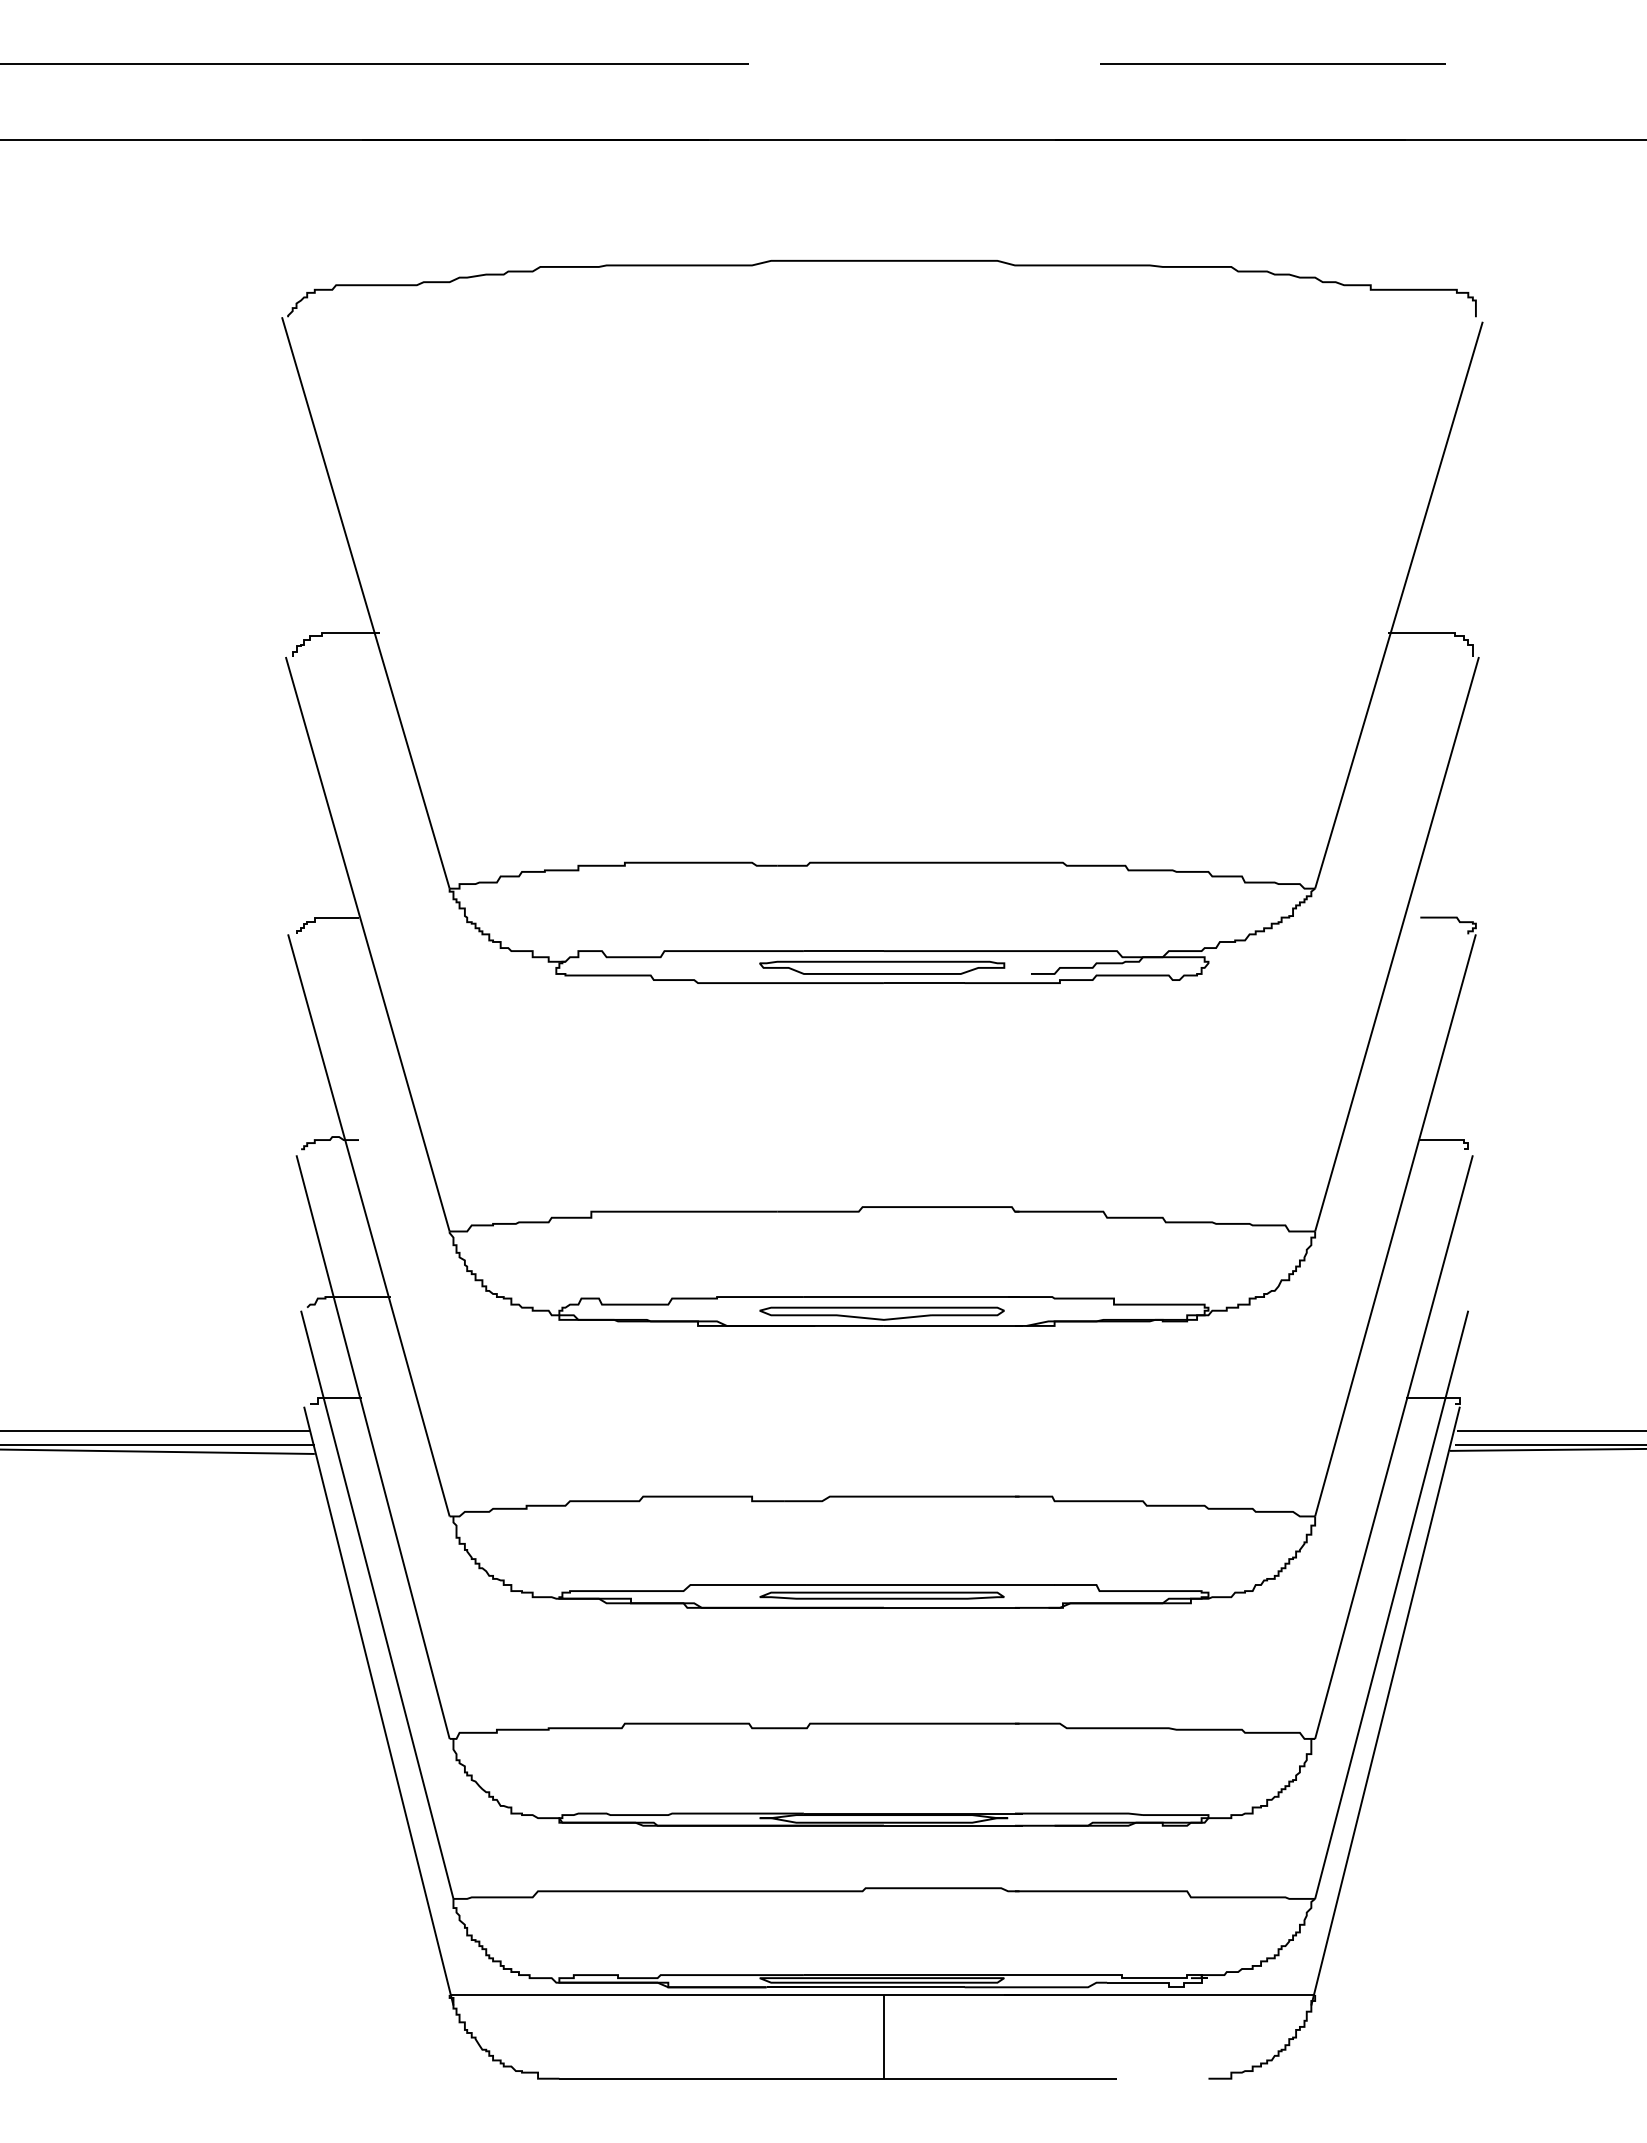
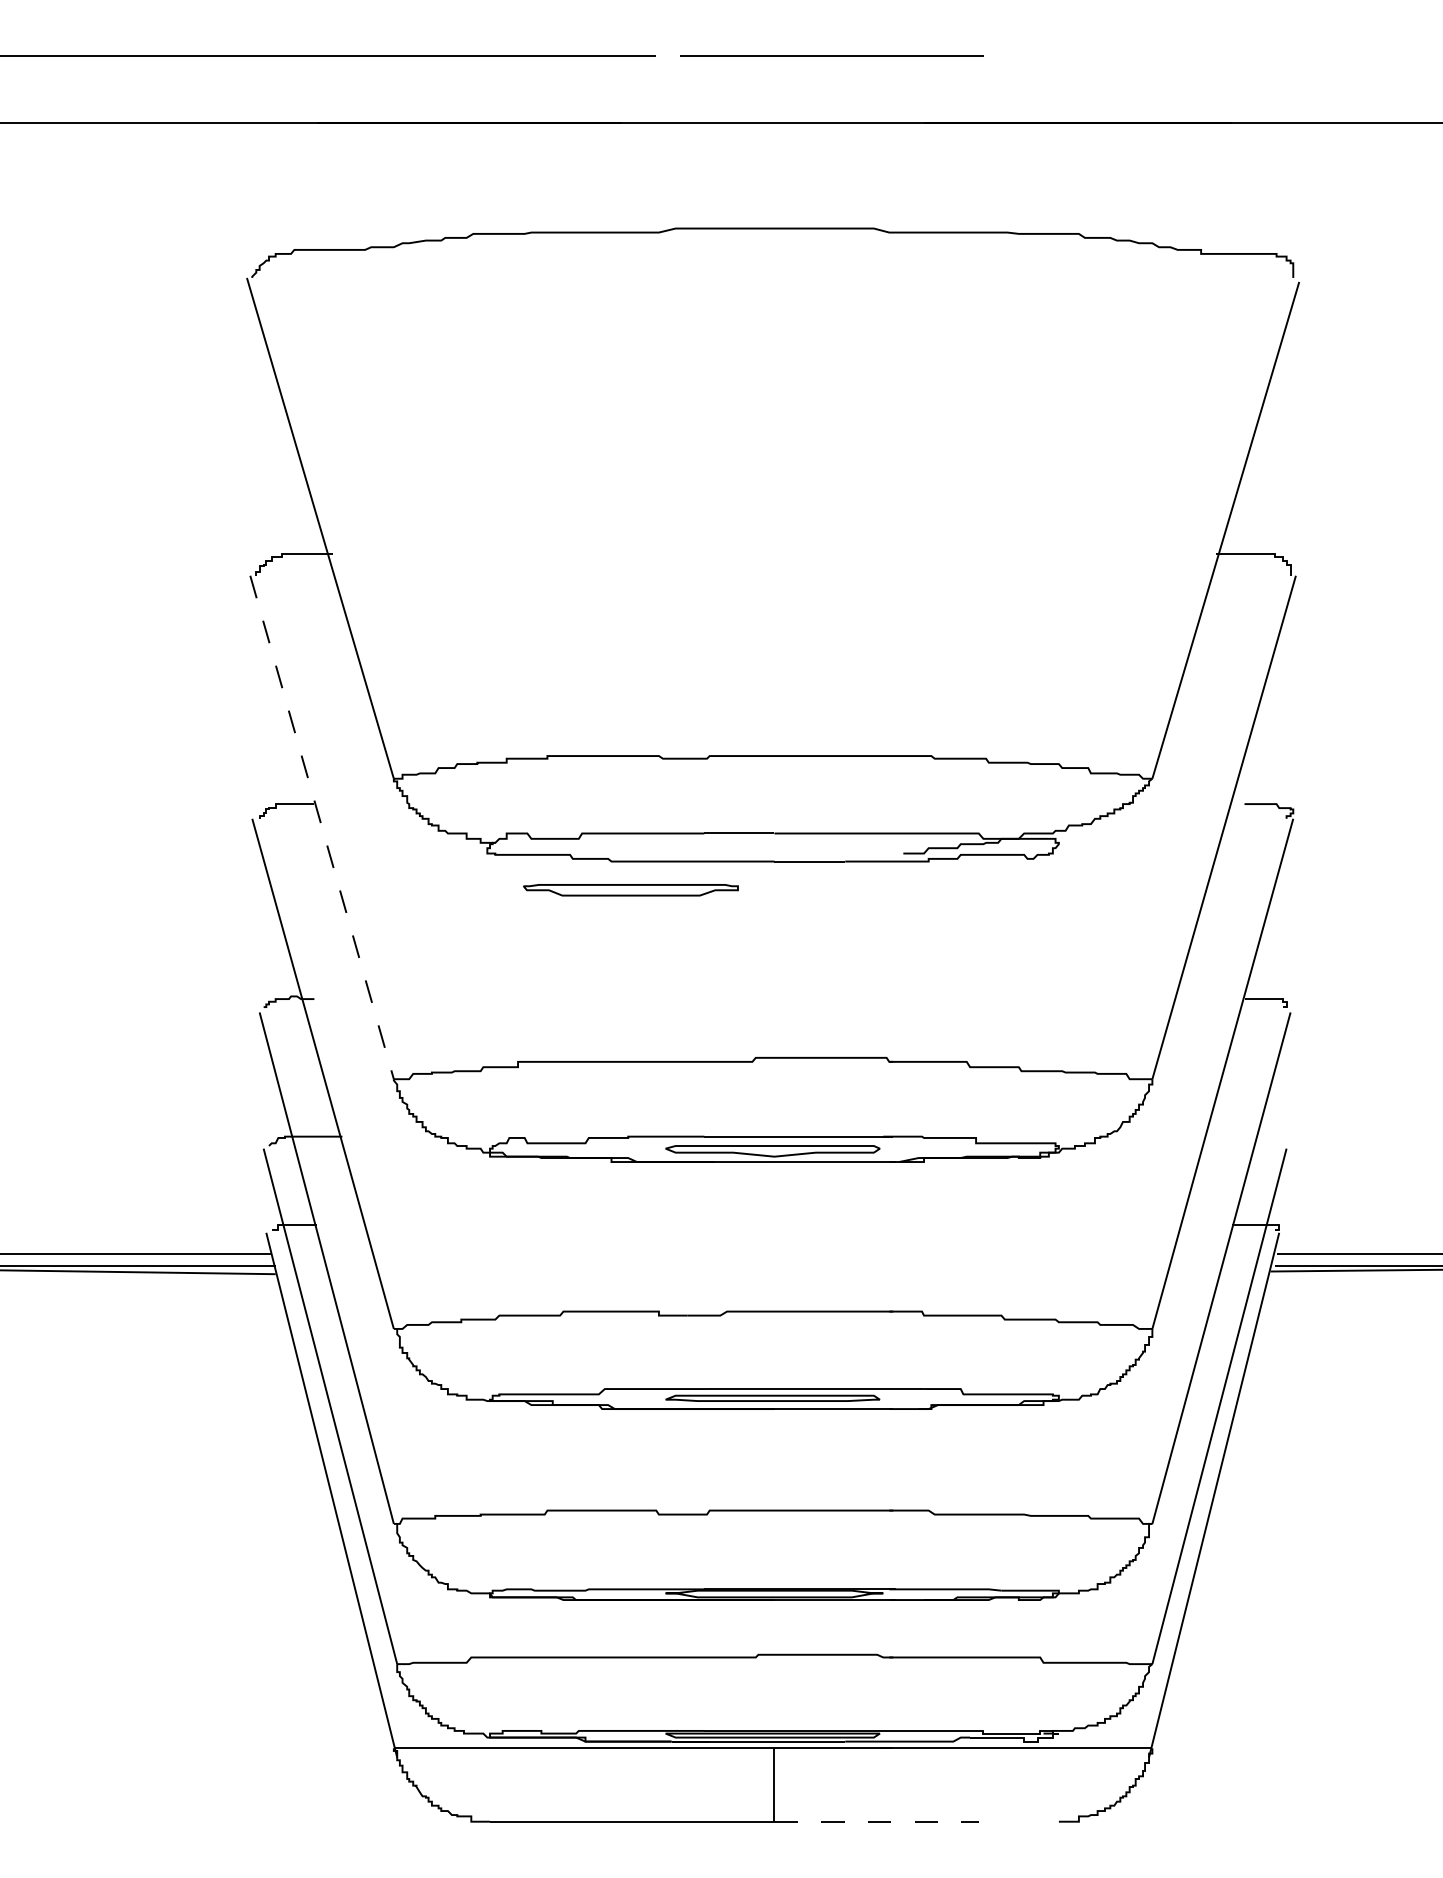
line: (1272, 63) -> (831, 55), moved
line: (367, 944) -> (321, 827), solid -> dashed
part: (882, 967) -> (631, 889), moved
line: (1000, 2078) -> (876, 1821), solid -> dashed

